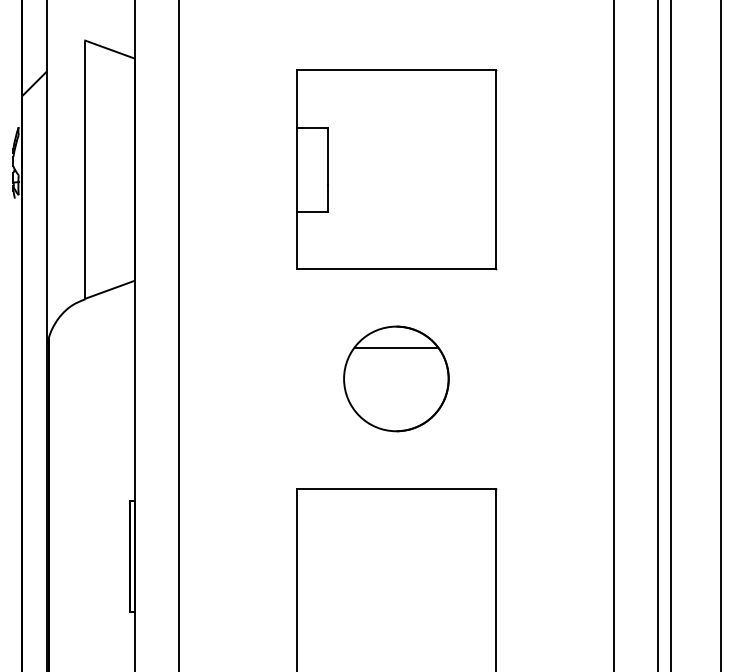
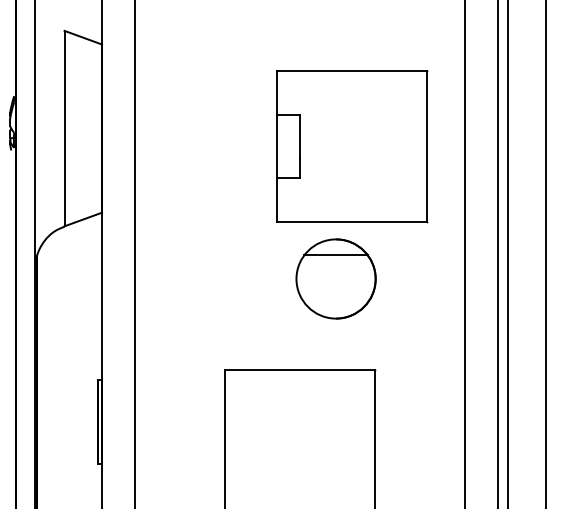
hatch: (33, 83) -> (25, 63), removed
part: (396, 169) -> (352, 146), moved
part: (395, 378) -> (335, 278), moved

